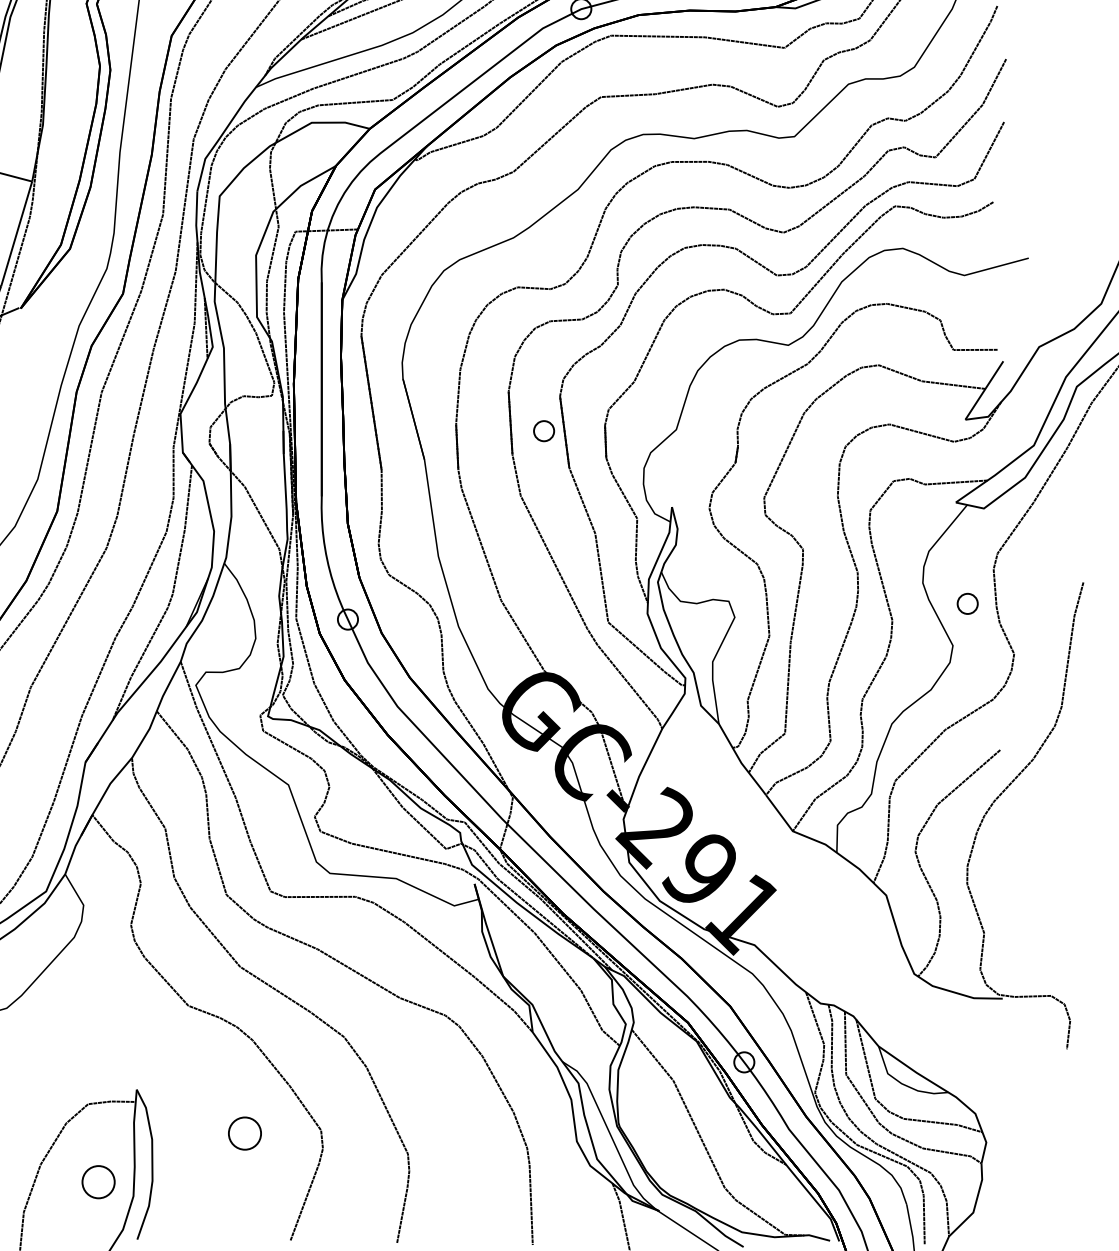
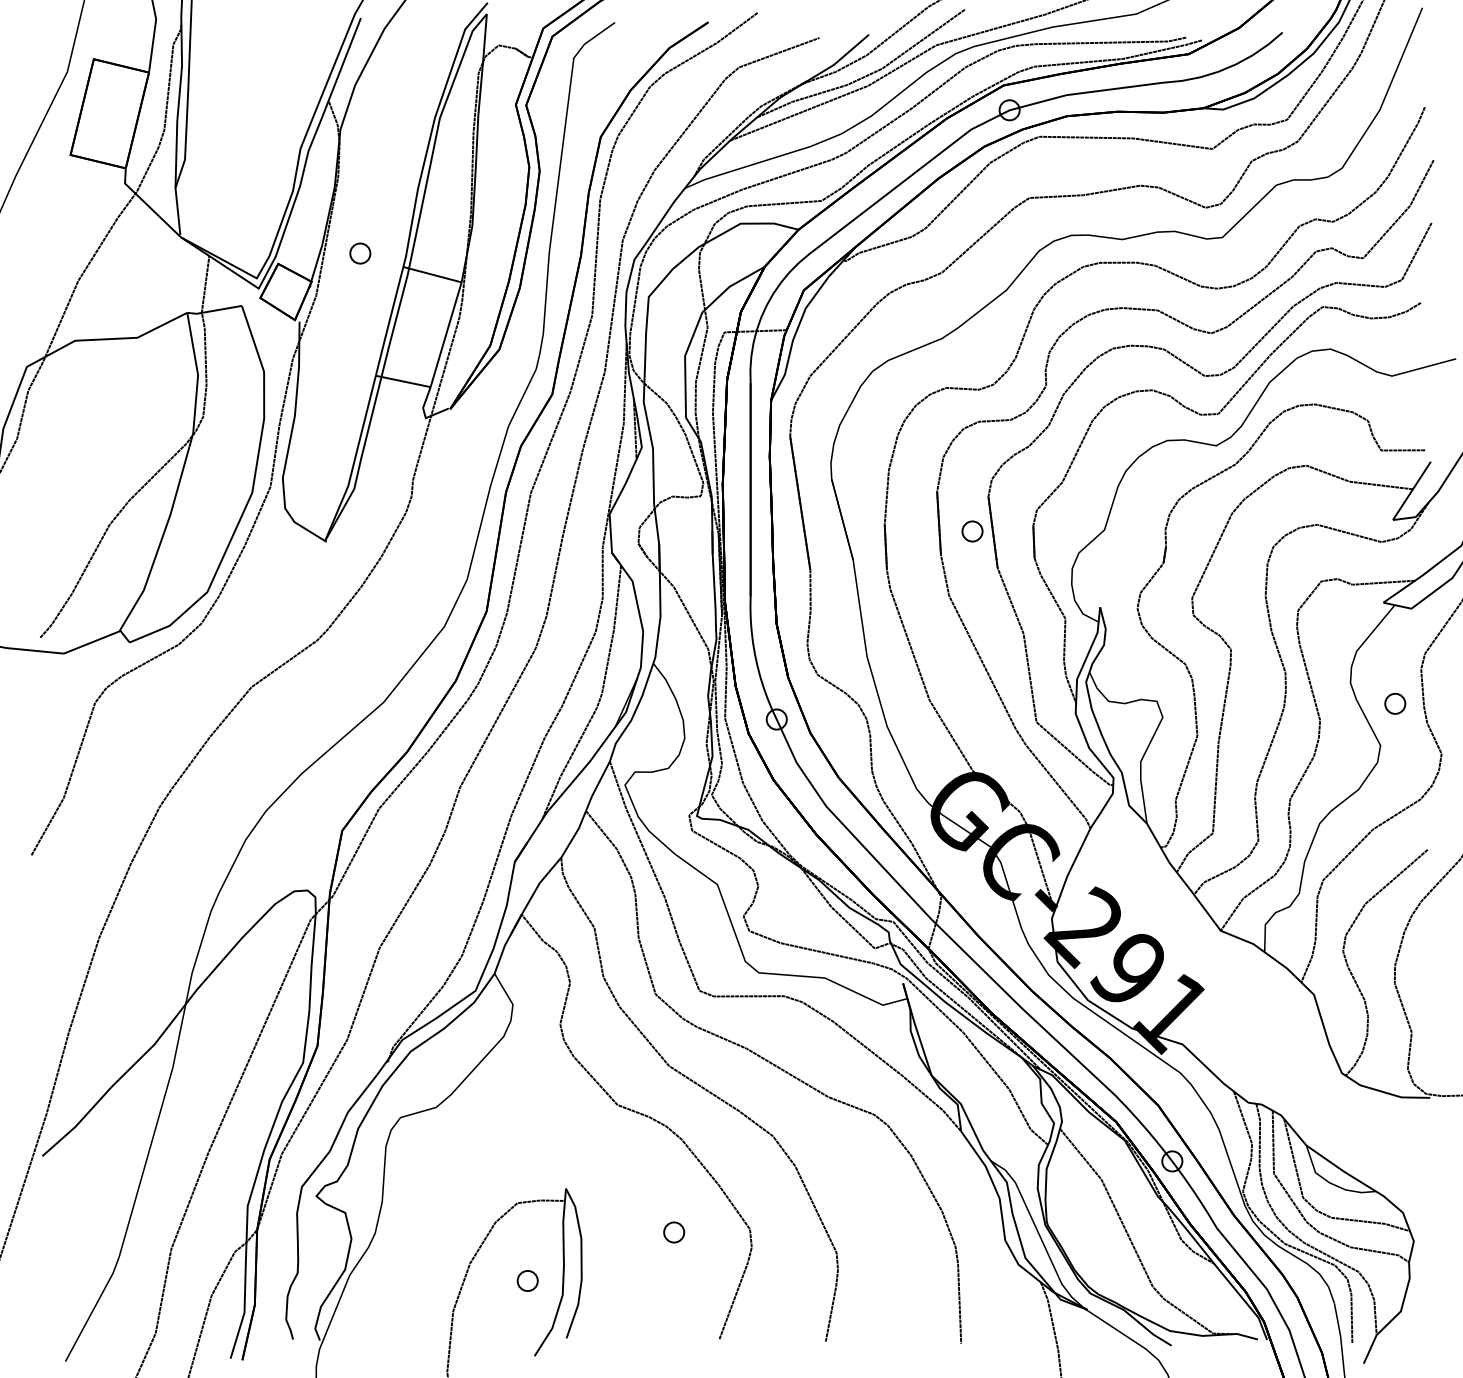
part: (245, 1133) -> (674, 1232), size x0.62
part: (98, 1181) -> (527, 1280), size x0.62

